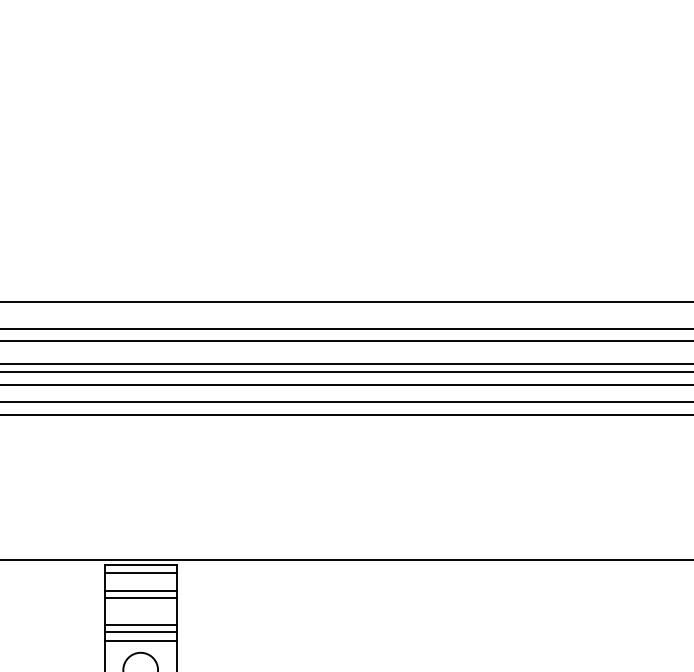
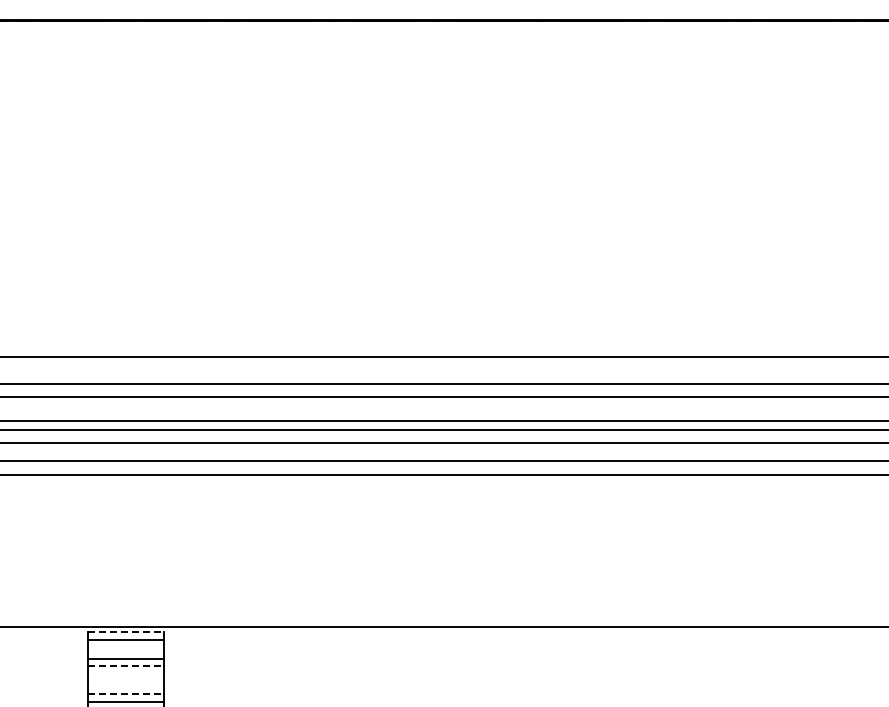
line: (140, 565) -> (125, 632), solid -> dashed
line: (140, 598) -> (125, 666), solid -> dashed
line: (140, 625) -> (125, 694), solid -> dashed

